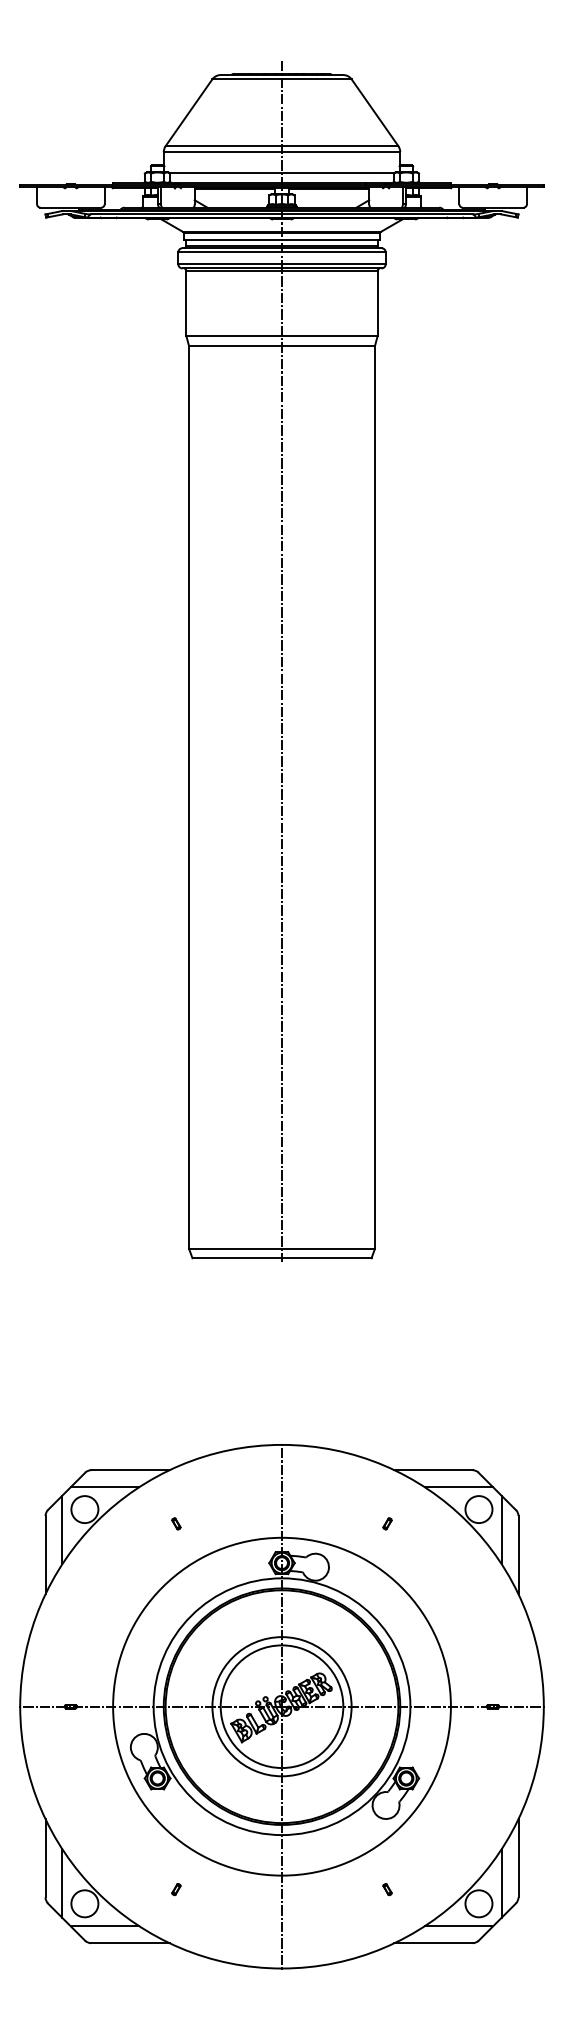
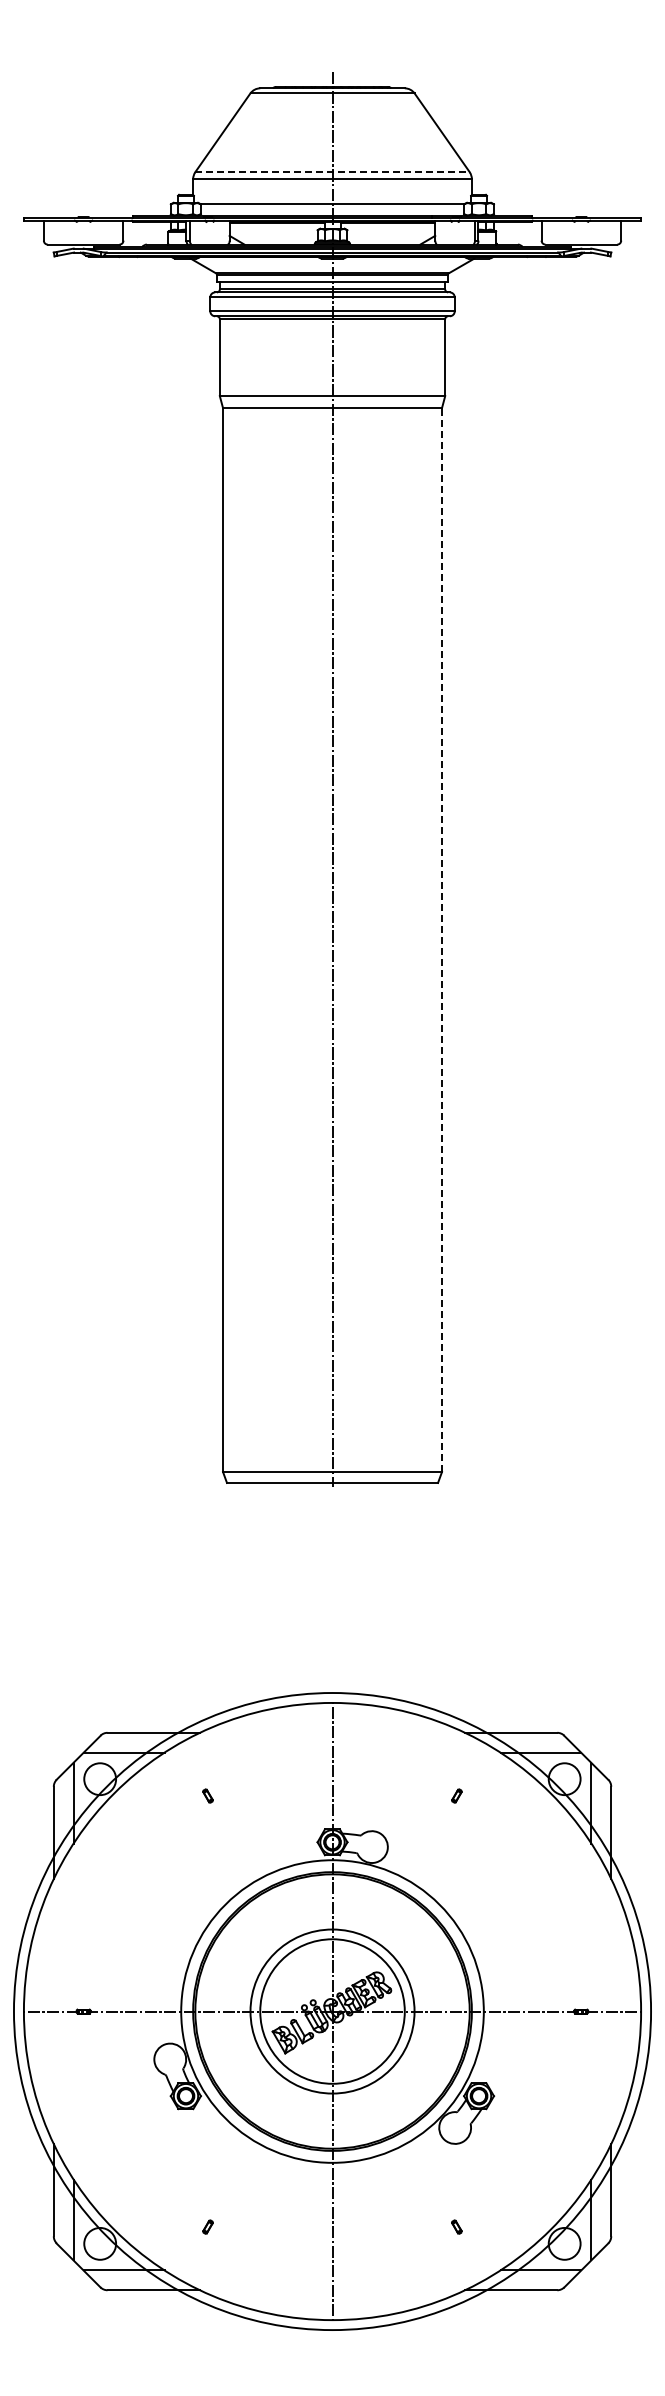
line: (282, 146) -> (333, 172), solid -> dashed
line: (375, 798) -> (442, 940), solid -> dashed
circle: (282, 1706) -> (332, 2011), size x1.6

